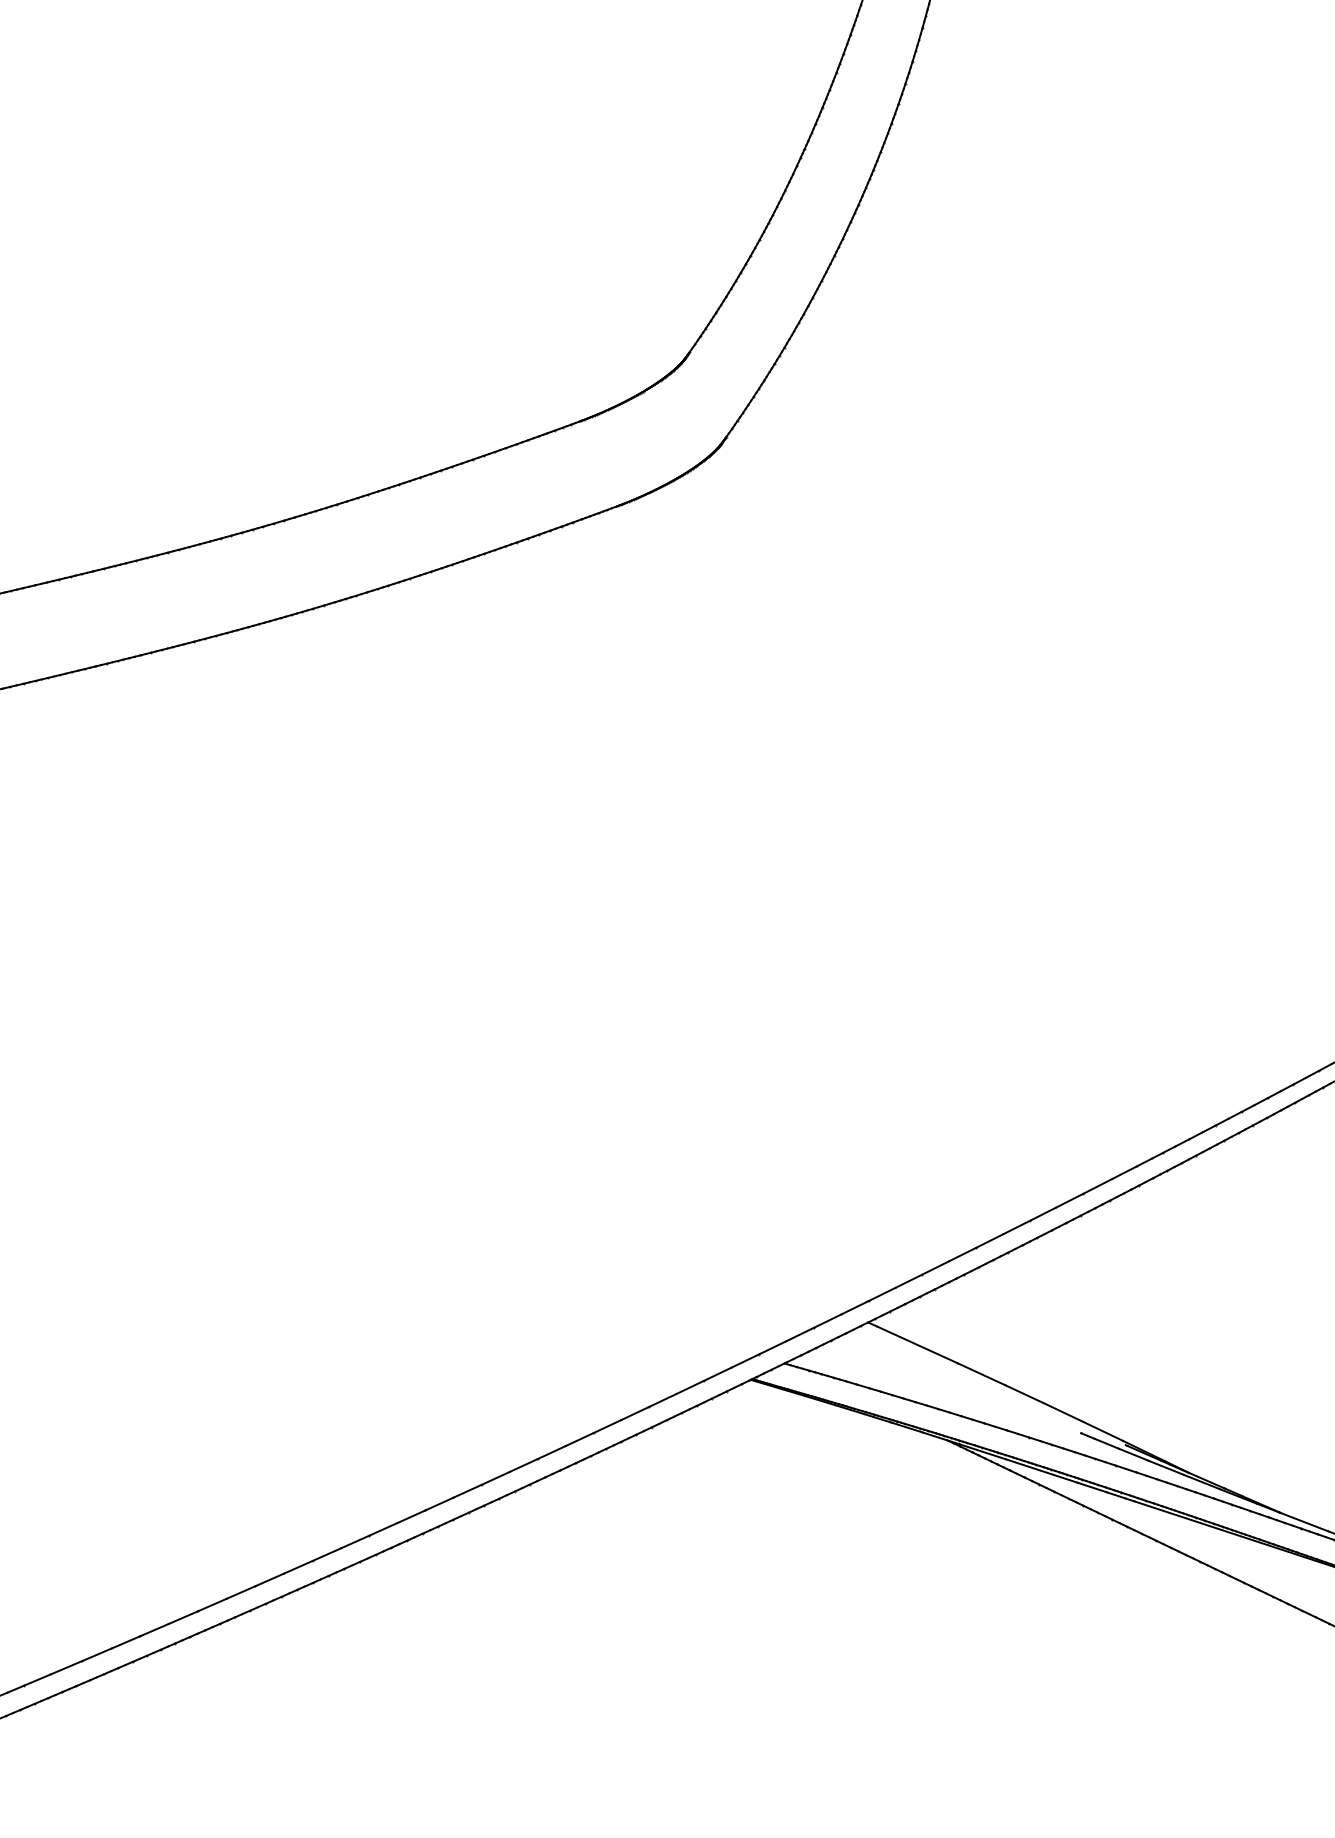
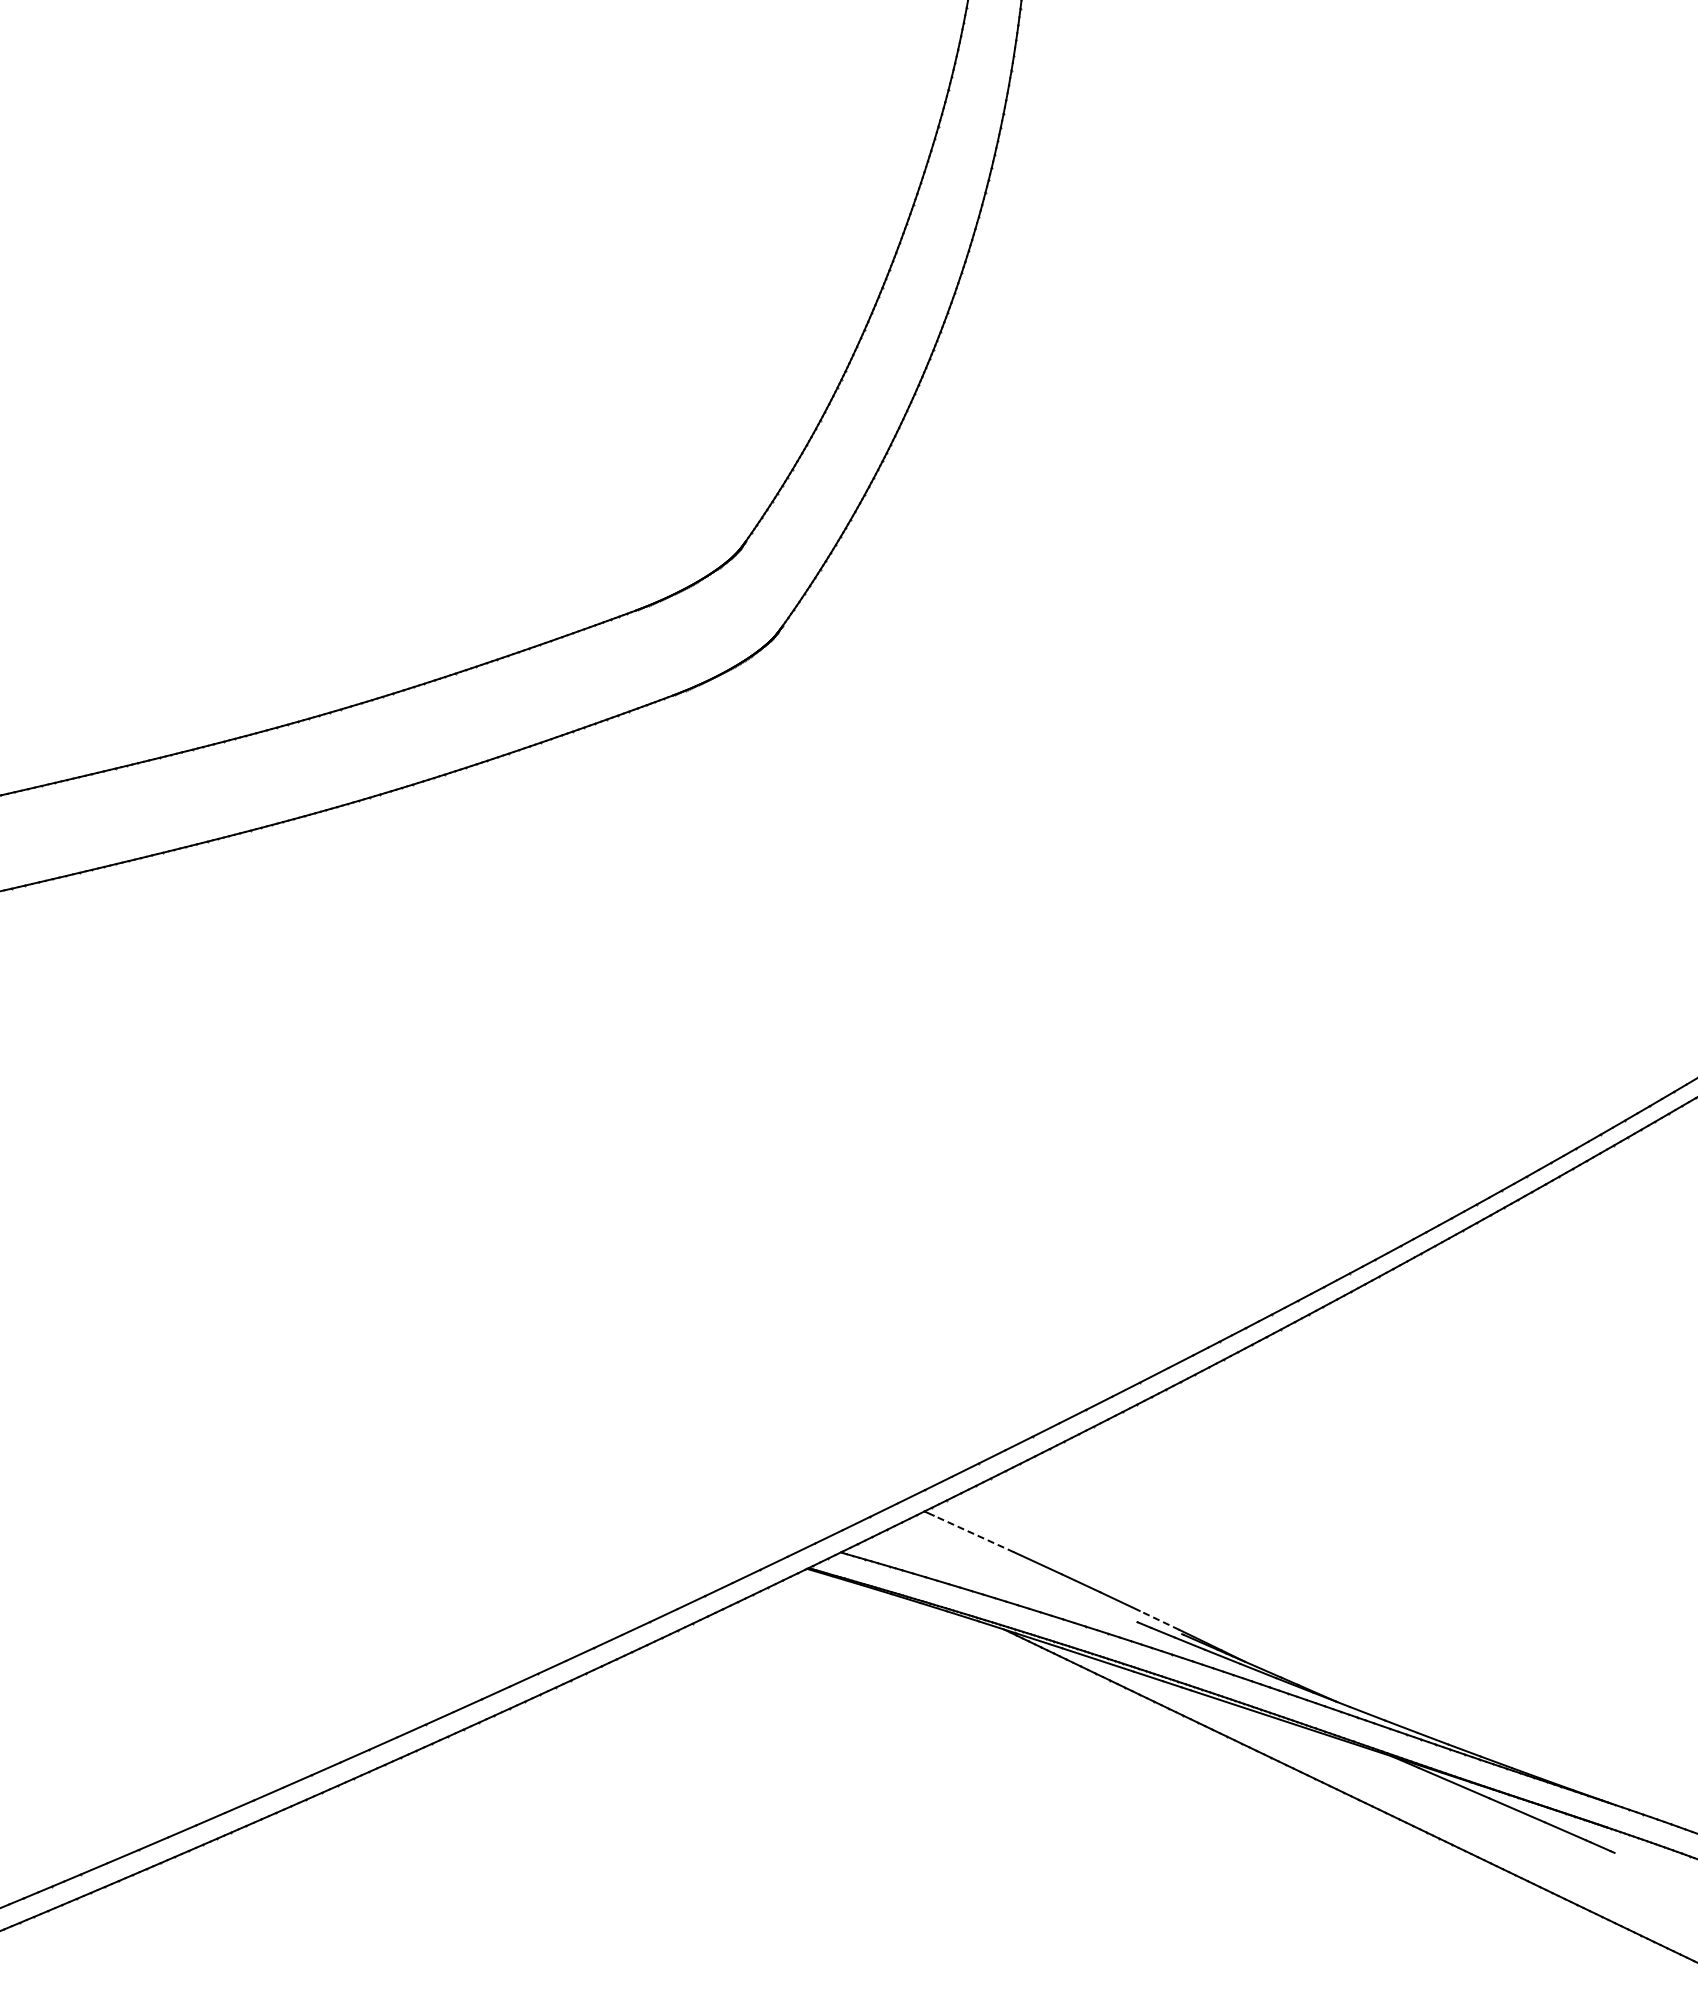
line: (917, 1344) -> (973, 1533), solid -> dashed
line: (1103, 1431) -> (1159, 1620), solid -> dashed

